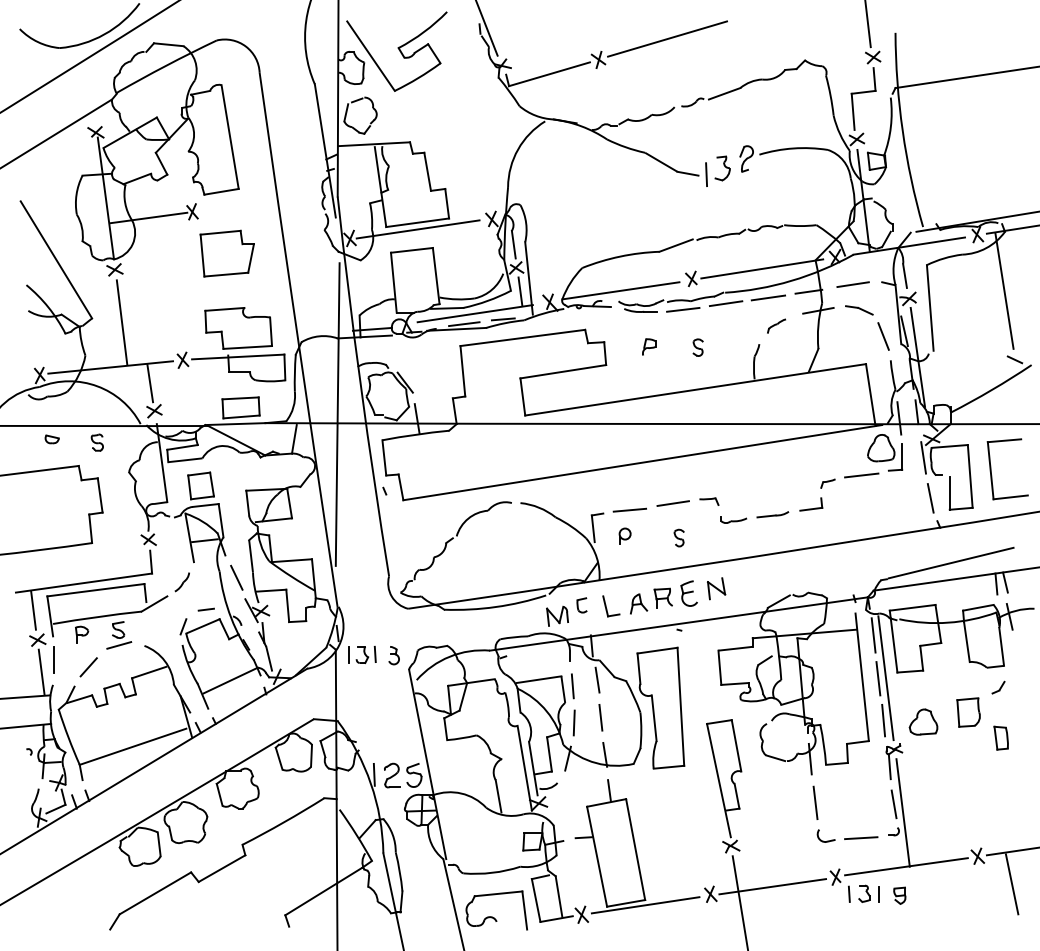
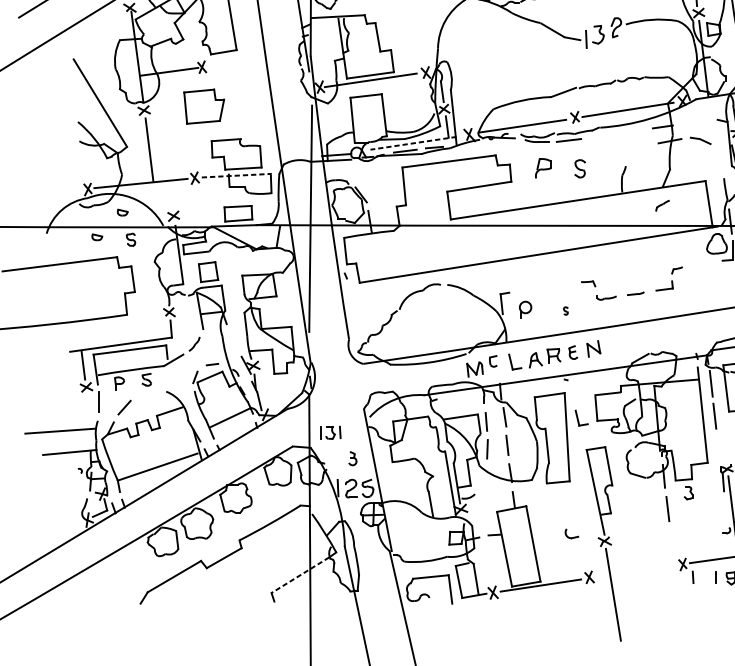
part: (226, 253) -> (203, 106), moved
line: (852, 284) -> (695, 121), removed
line: (768, 297) -> (632, 131), removed
line: (725, 303) -> (600, 135), removed
line: (474, 313) -> (412, 143), solid -> dashed
part: (776, 325) -> (662, 205), moved
line: (883, 336) -> (718, 160), removed
part: (649, 346) -> (543, 167), size x1.6
part: (697, 347) -> (579, 168), size x1.4
line: (238, 356) -> (236, 175), solid -> dashed
line: (150, 383) -> (170, 195), removed
part: (85, 406) -> (122, 212), added
line: (861, 475) -> (702, 264), removed
line: (672, 503) -> (560, 285), removed
line: (629, 509) -> (528, 289), removed
part: (772, 514) -> (635, 293), size x0.7
part: (624, 535) -> (525, 309), size x1.4
part: (678, 537) -> (565, 310), size x0.6
line: (236, 577) -> (235, 340), removed
part: (688, 593) -> (572, 352), size x0.7
line: (119, 645) -> (147, 391), removed
part: (362, 655) -> (330, 433), moved
part: (393, 655) -> (352, 458), moved
line: (41, 671) -> (89, 410), removed
line: (885, 678) -> (720, 416), removed
part: (700, 681) -> (581, 418), added
line: (883, 720) -> (718, 447), removed
line: (567, 758) -> (482, 475), removed
line: (893, 804) -> (726, 510), removed
part: (825, 835) -> (571, 533), moved
line: (861, 838) -> (702, 535), removed
line: (772, 886) -> (635, 571), removed
line: (323, 891) -> (300, 575), solid -> dashed
part: (864, 893) -> (688, 493), moved

